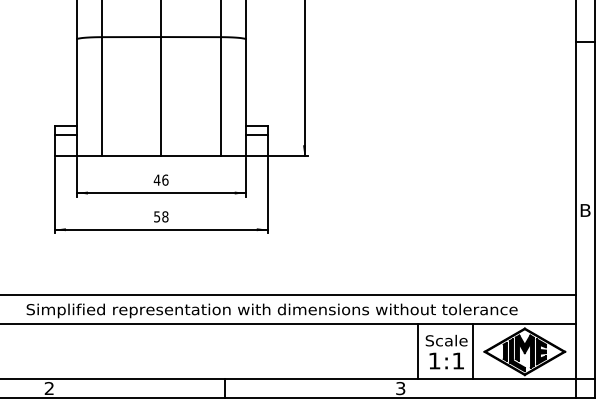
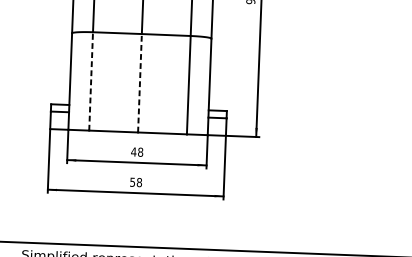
line: (102, 96) -> (91, 81), solid -> dashed
line: (161, 96) -> (140, 83), solid -> dashed
text: (165, 179) -> (140, 151), 46 -> 48

